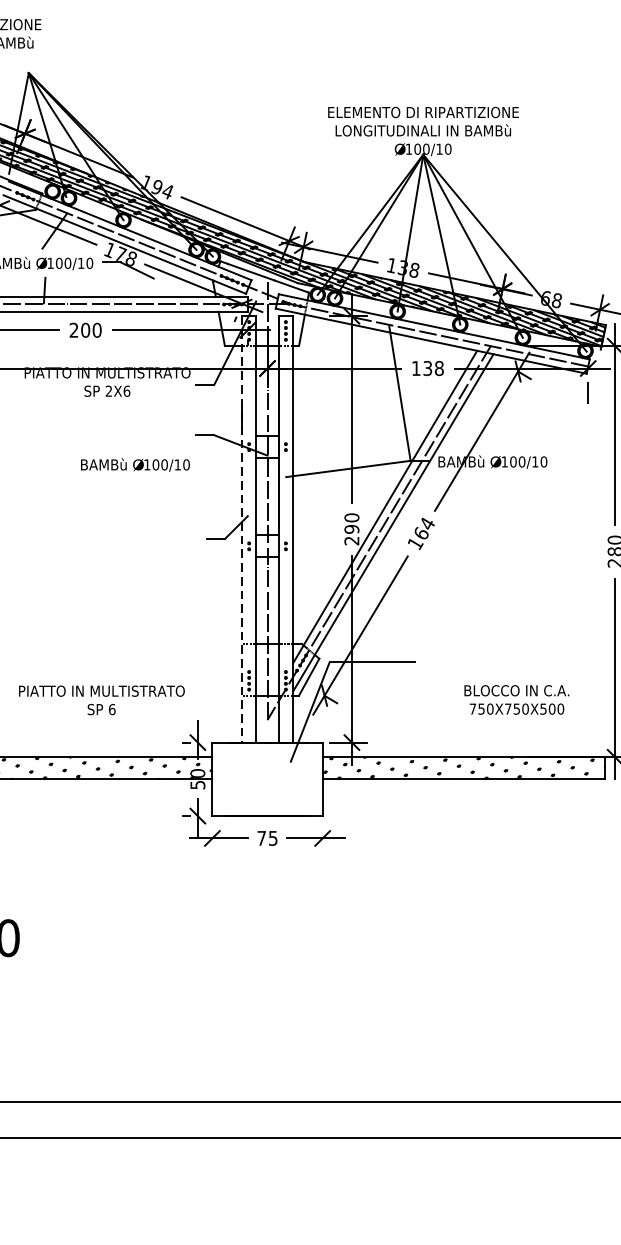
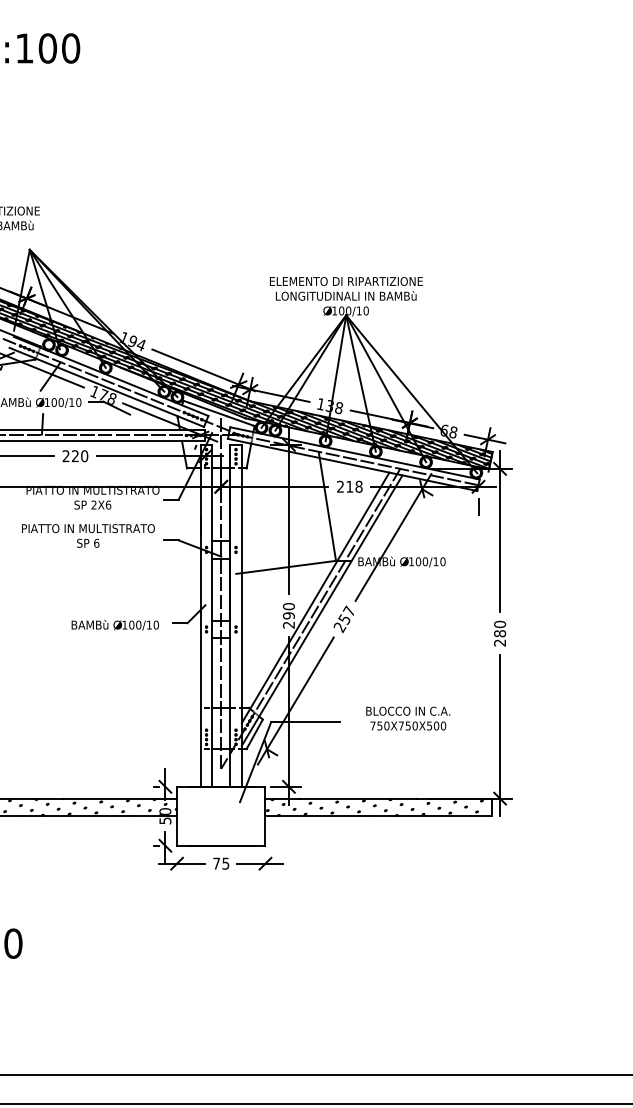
text: (84, 330) -> (74, 456), 200 -> 220
text: (422, 368) -> (345, 486), 138 -> 218
text: (134, 464) -> (114, 624), moved
line: (241, 528) -> (200, 615), dashed -> solid
text: (421, 532) -> (344, 618), 164 -> 257
text: (101, 699) -> (88, 535), moved
text: (517, 699) -> (408, 718), moved

